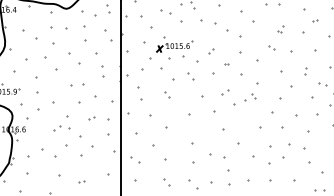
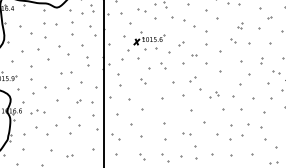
part: (250, 97) -> (214, 94), moved
part: (61, 127) -> (37, 111), moved
part: (217, 155) -> (186, 133), size x0.62

